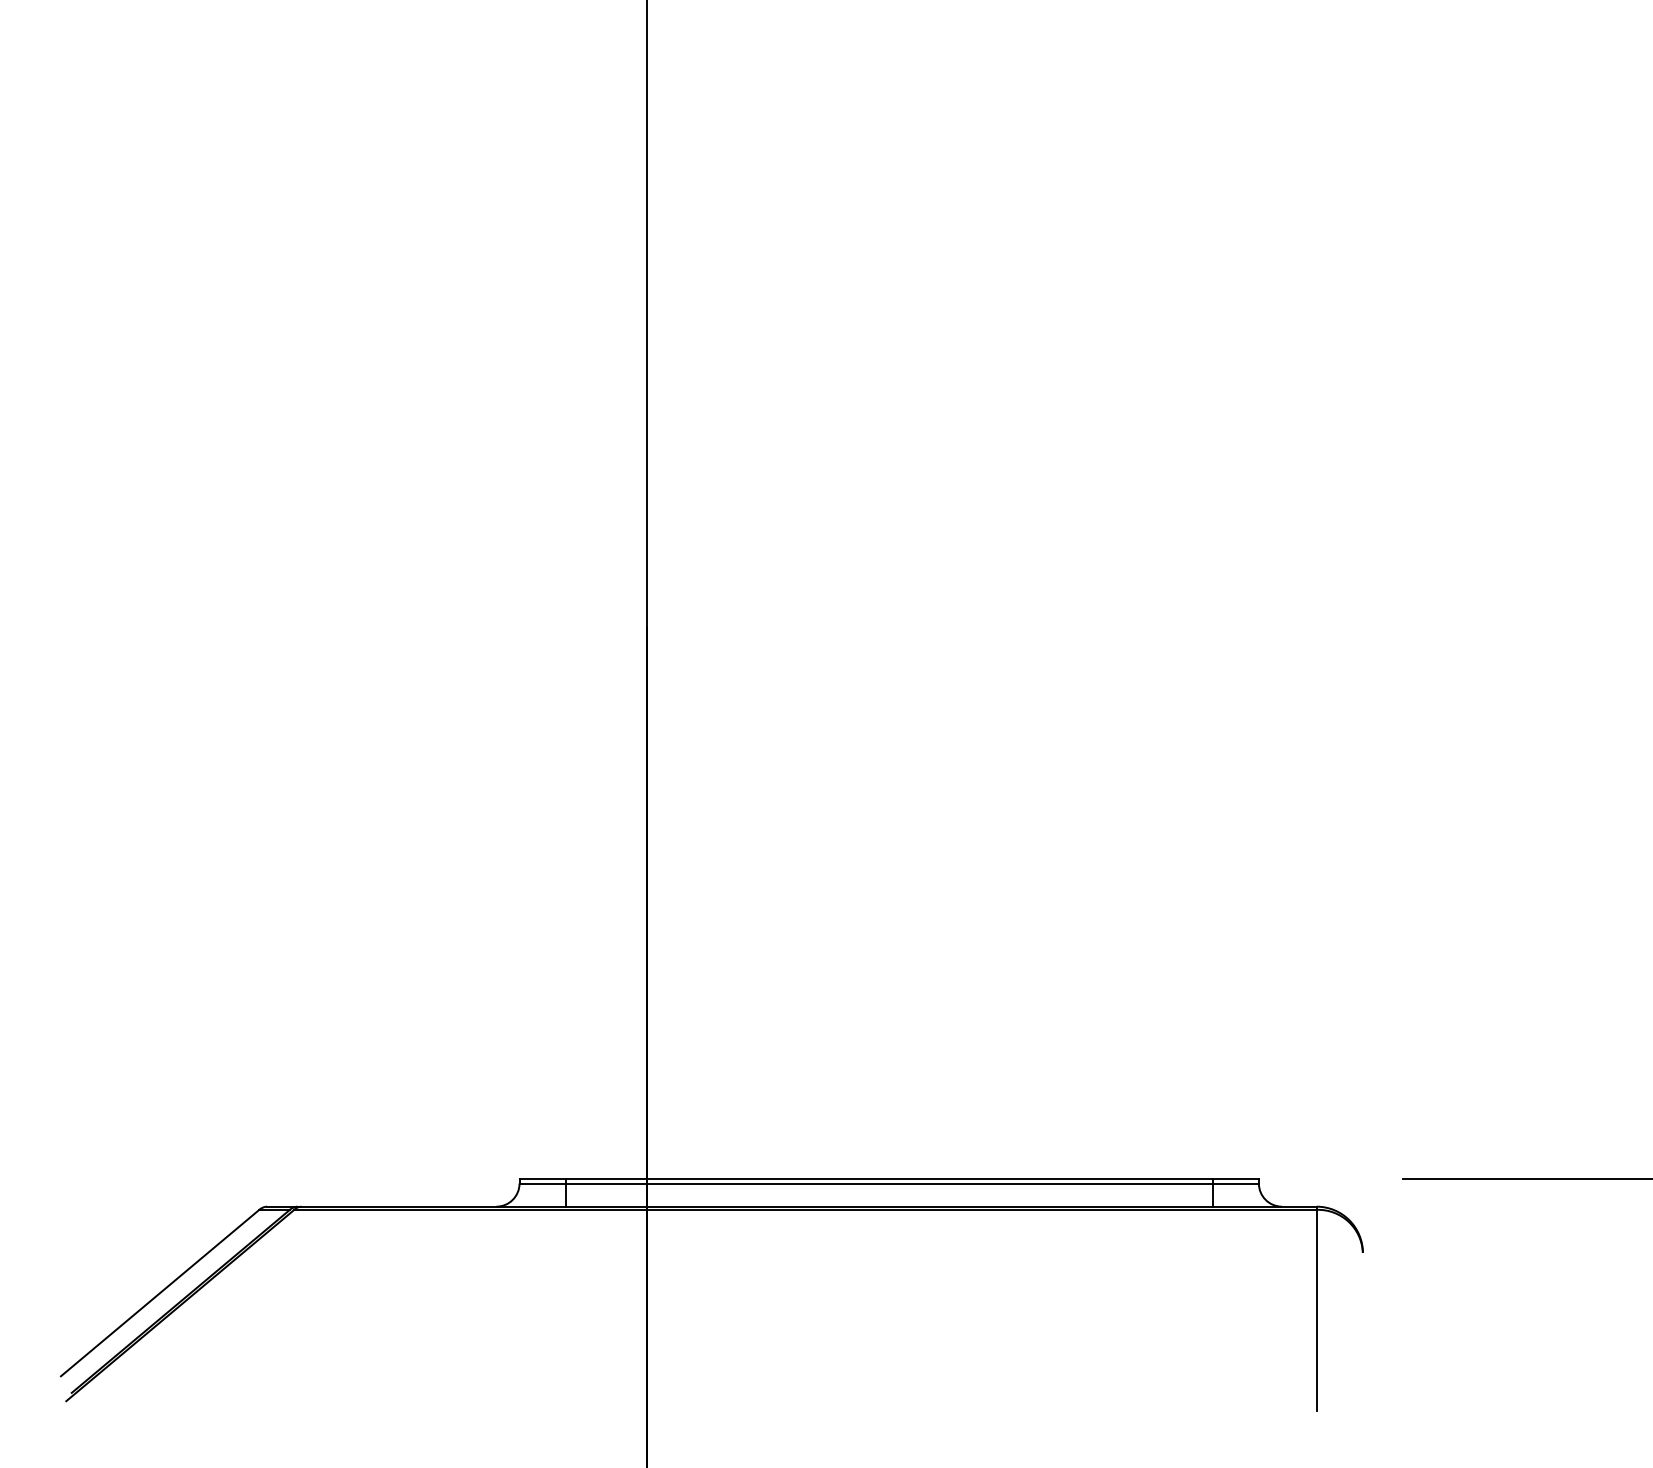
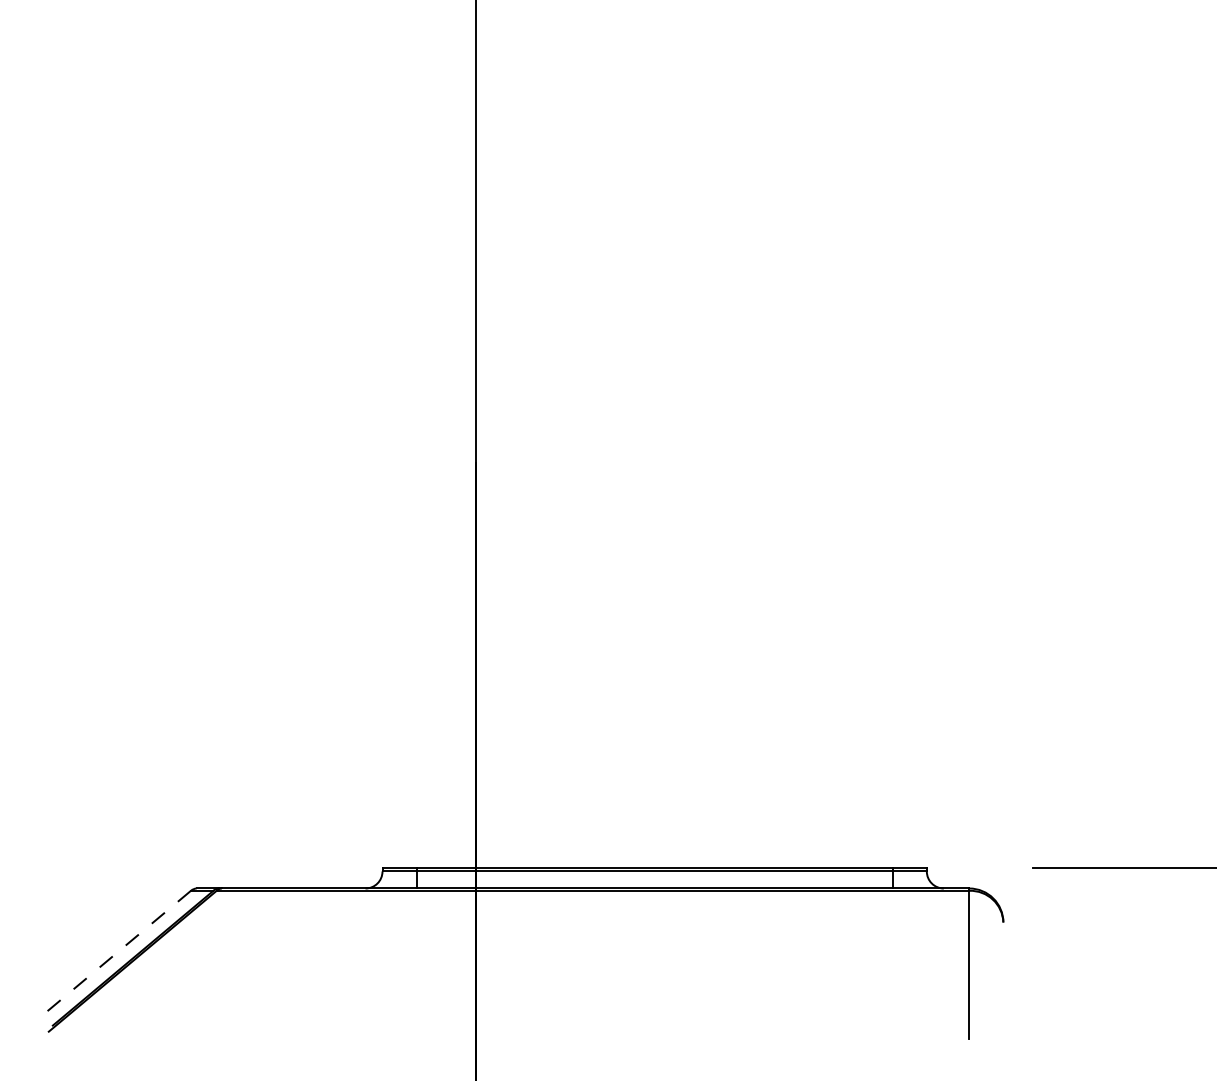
line: (159, 1293) -> (117, 952), solid -> dashed

